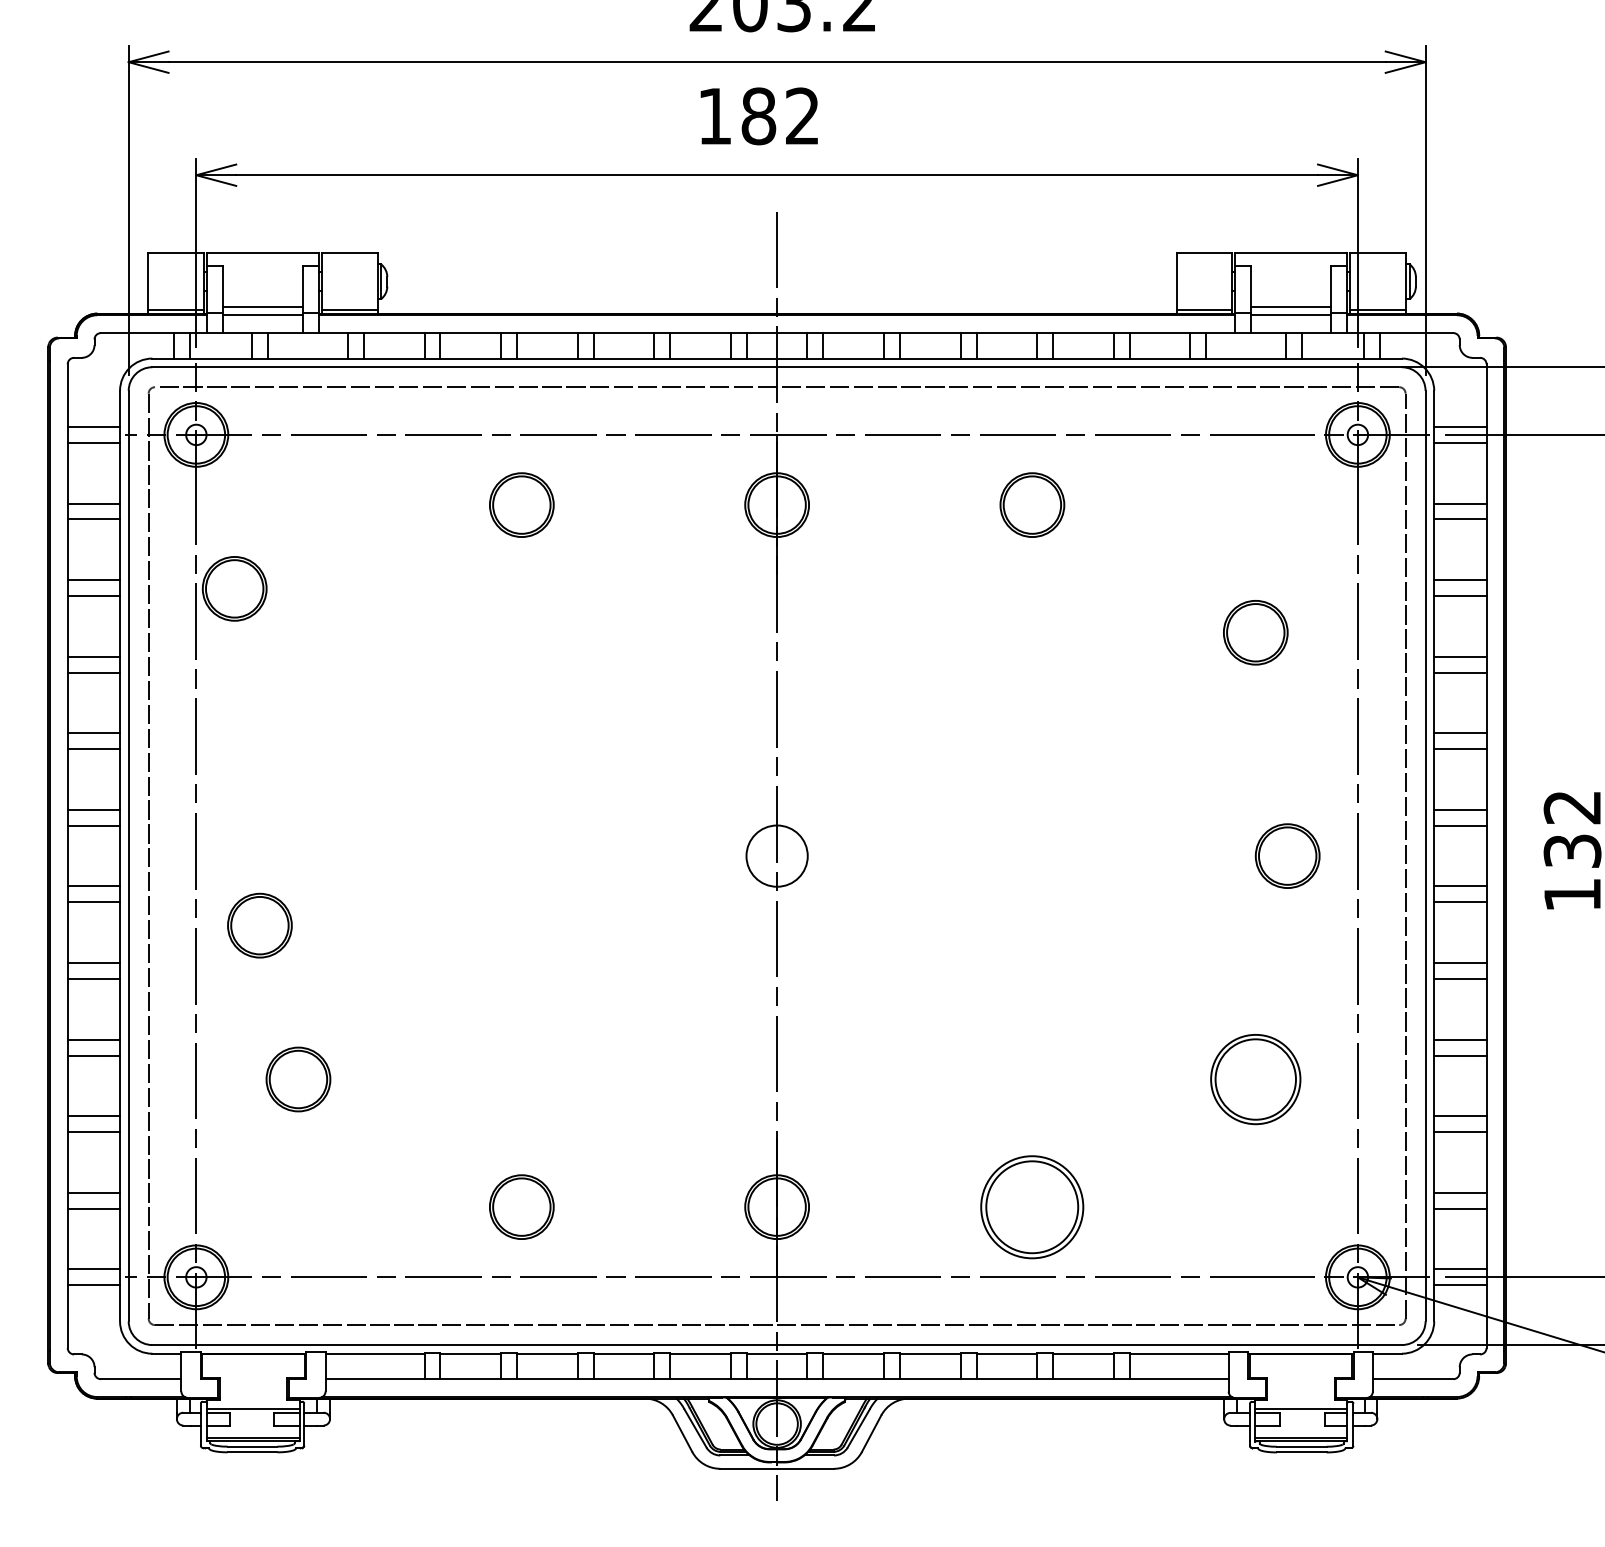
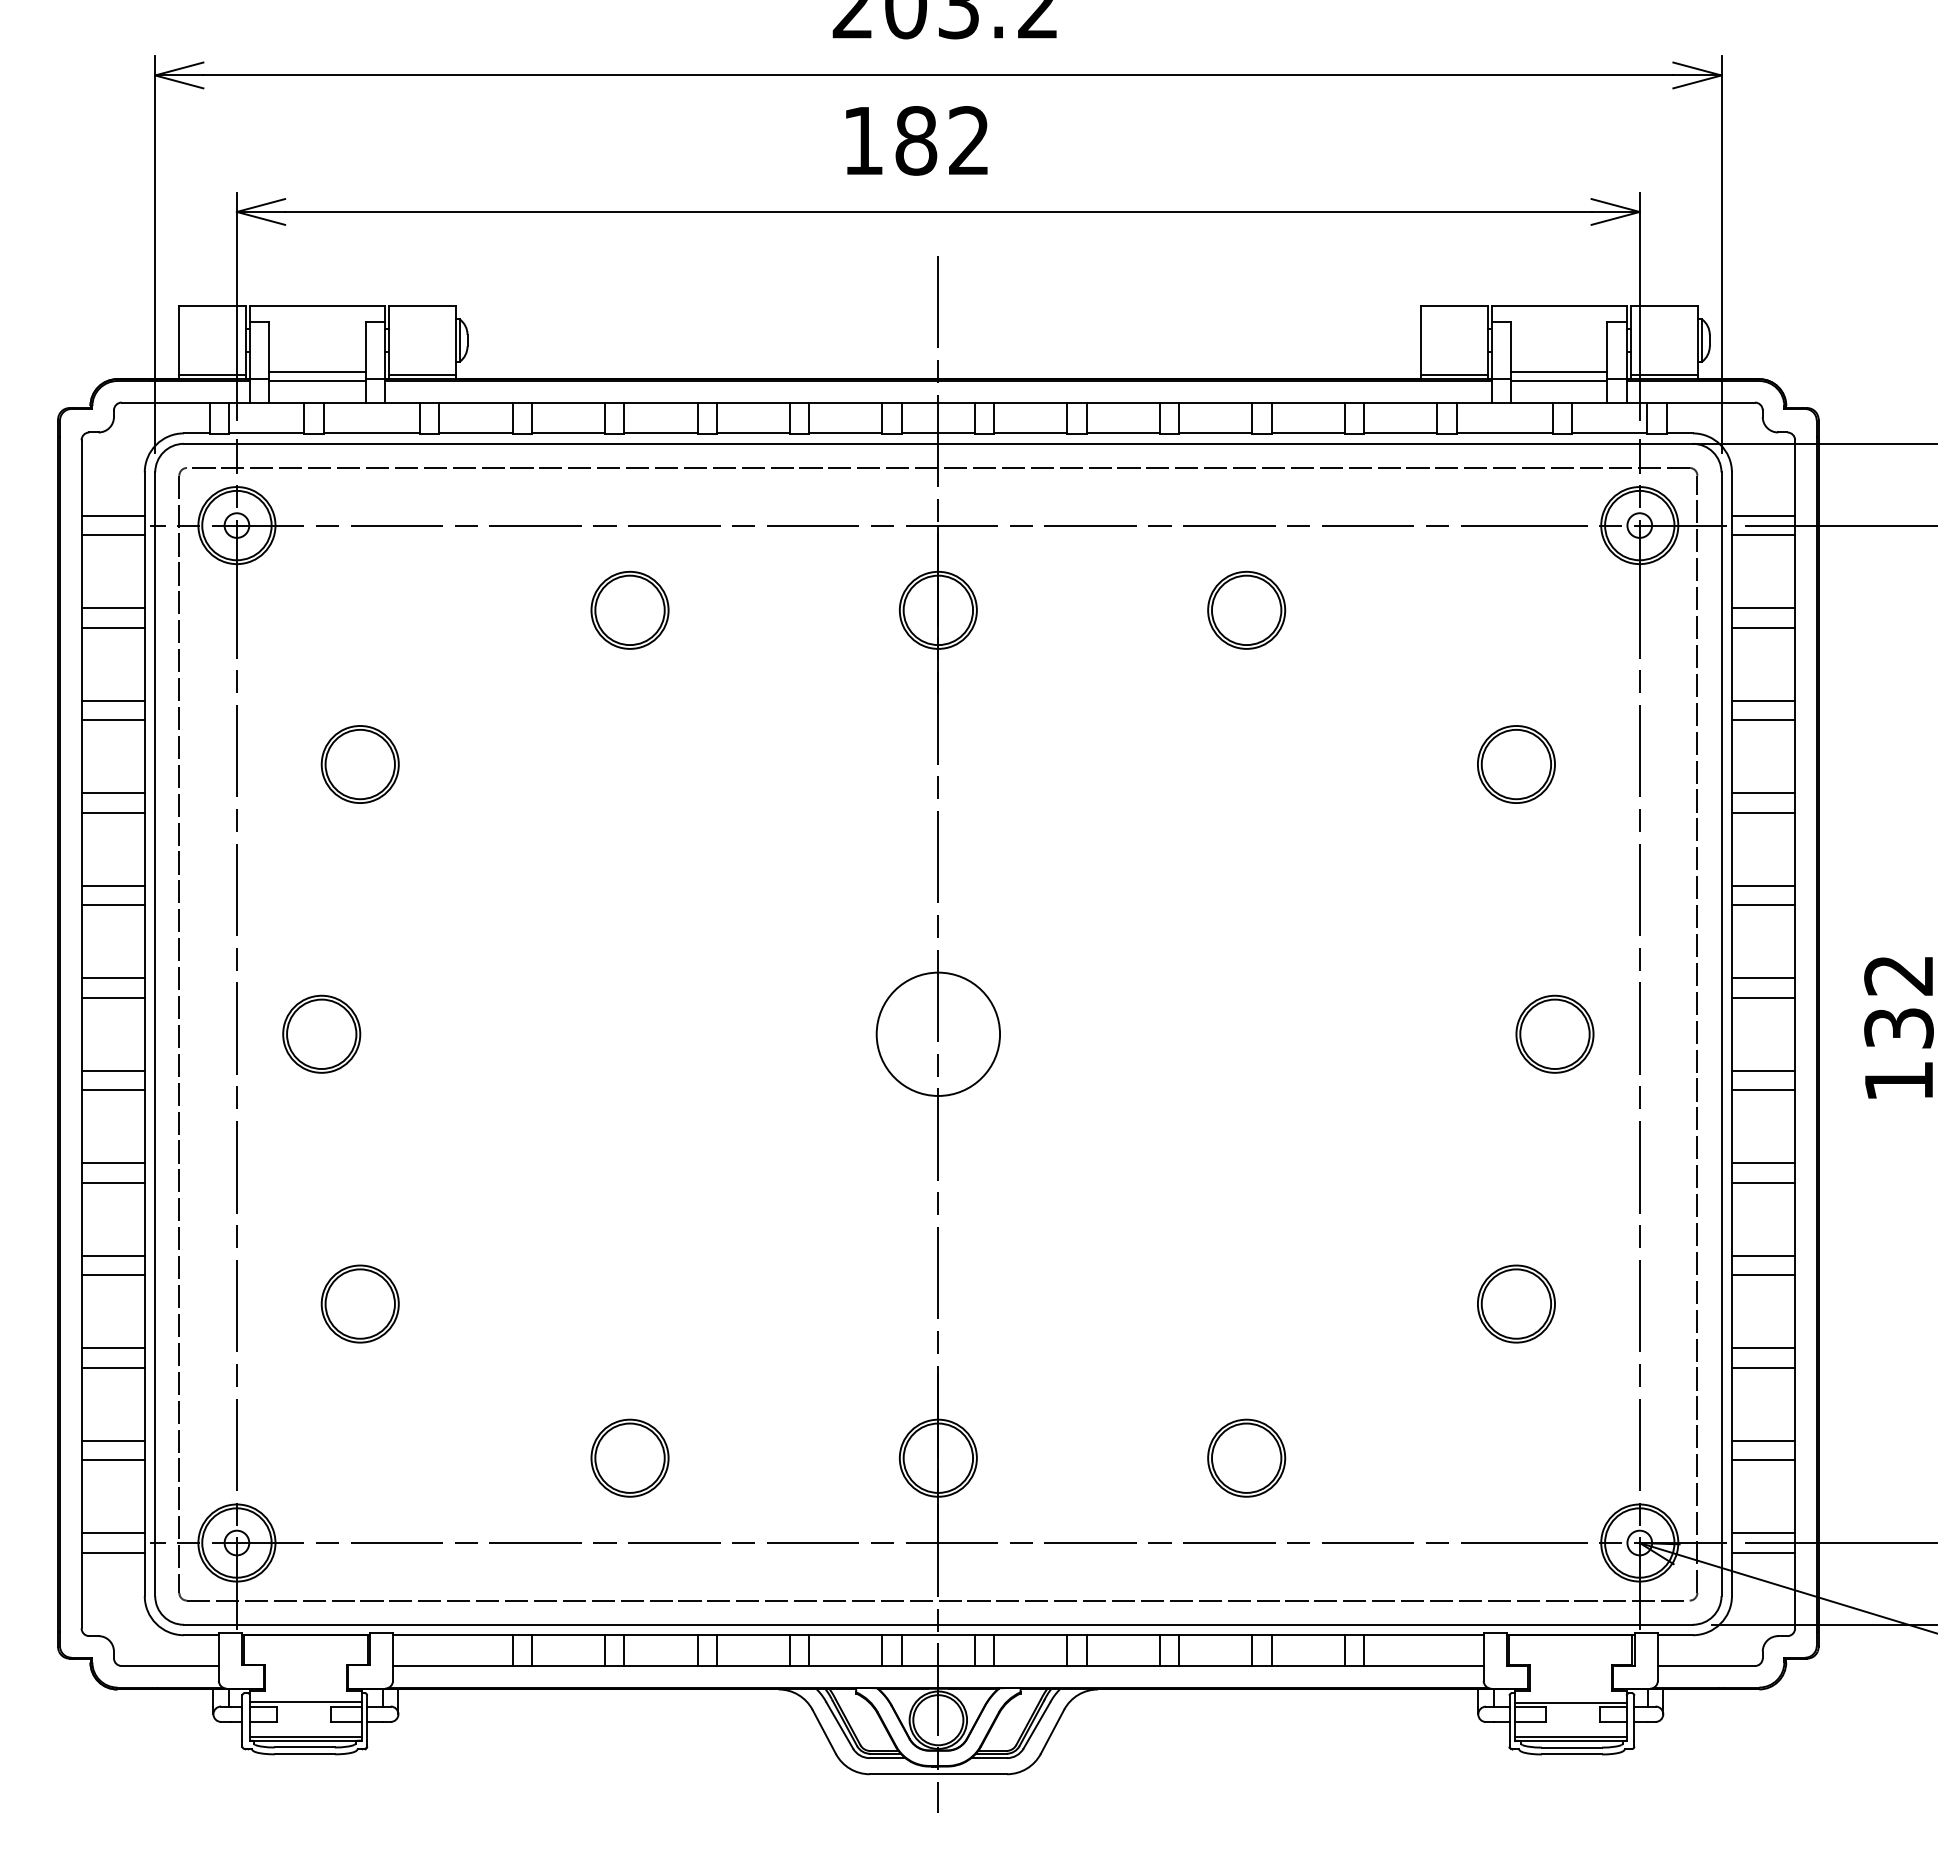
part: (234, 588) -> (359, 764), moved
circle: (777, 855) -> (938, 1033), size x1.67
part: (259, 925) -> (321, 1033), moved
part: (1255, 1079) -> (1516, 1303), size x0.71
part: (1032, 1206) -> (1246, 1457), size x0.62

